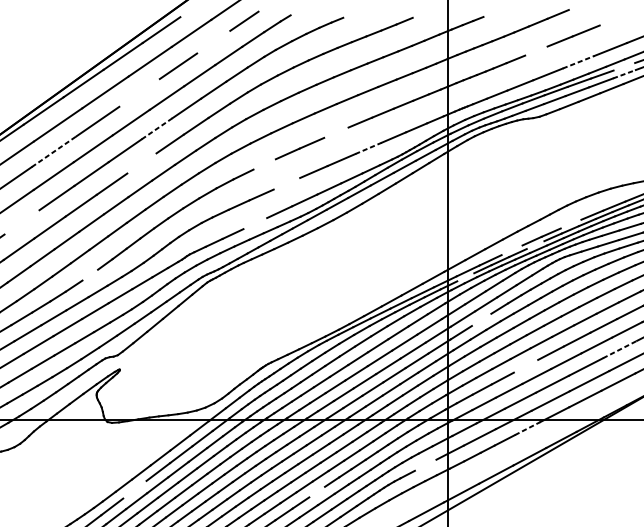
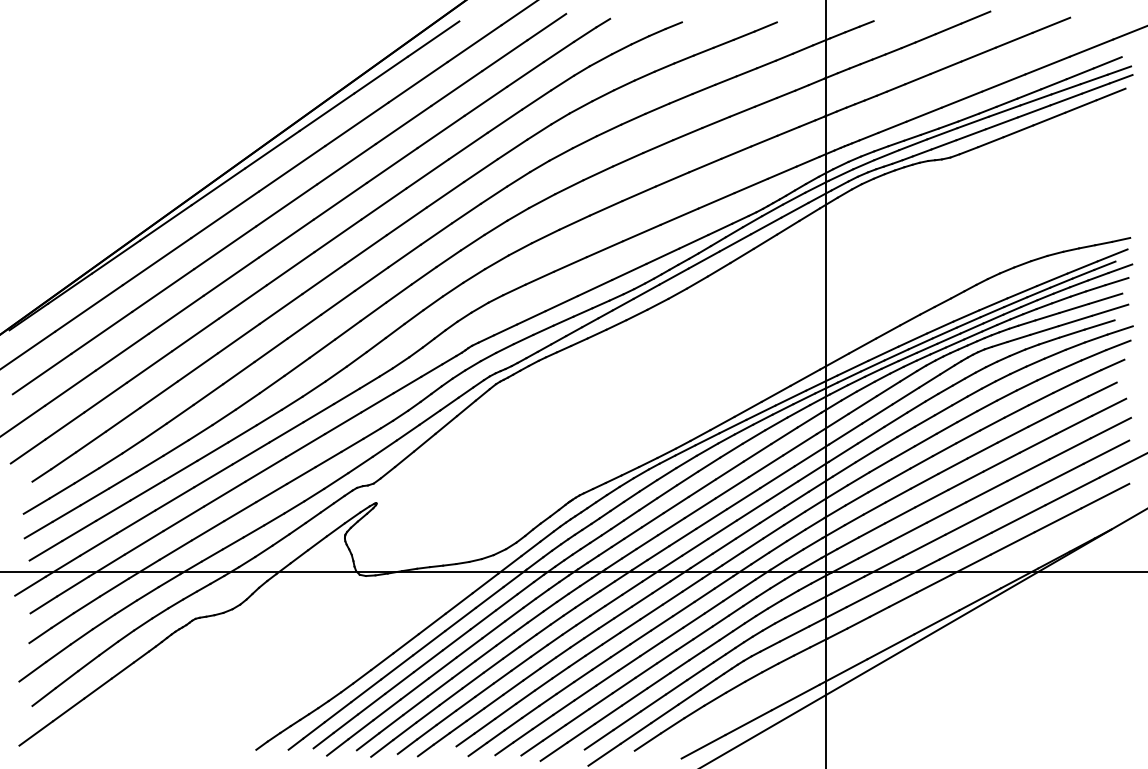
line: (613, 19) -> (1051, 24), added
line: (213, 42) -> (504, 55), added
line: (536, 50) -> (945, 67), added
line: (579, 61) -> (1004, 82), dashed -> solid
line: (623, 66) -> (1065, 89), added
line: (624, 74) -> (1066, 99), dashed -> solid
line: (139, 93) -> (403, 125), added
line: (157, 128) -> (427, 173), dashed -> solid
line: (336, 132) -> (672, 179), added
line: (368, 148) -> (716, 200), dashed -> solid
line: (53, 151) -> (286, 205), dashed -> solid
line: (141, 163) -> (406, 221), added
line: (264, 164) -> (574, 222), added
line: (286, 184) -> (604, 249), added
line: (21, 222) -> (242, 301), added
line: (255, 223) -> (561, 303), added
line: (571, 224) -> (993, 304), added
line: (535, 244) -> (944, 332), added
line: (511, 249) -> (912, 339), added
line: (89, 274) -> (335, 373), added
line: (465, 276) -> (849, 376), added
line: (481, 319) -> (870, 434), added
line: (620, 349) -> (1060, 475), dashed -> solid
line: (525, 366) -> (931, 498), added
line: (528, 428) -> (934, 583), dashed -> solid
line: (425, 464) -> (794, 633), added
line: (135, 489) -> (397, 667), added
line: (317, 492) -> (646, 670), added

